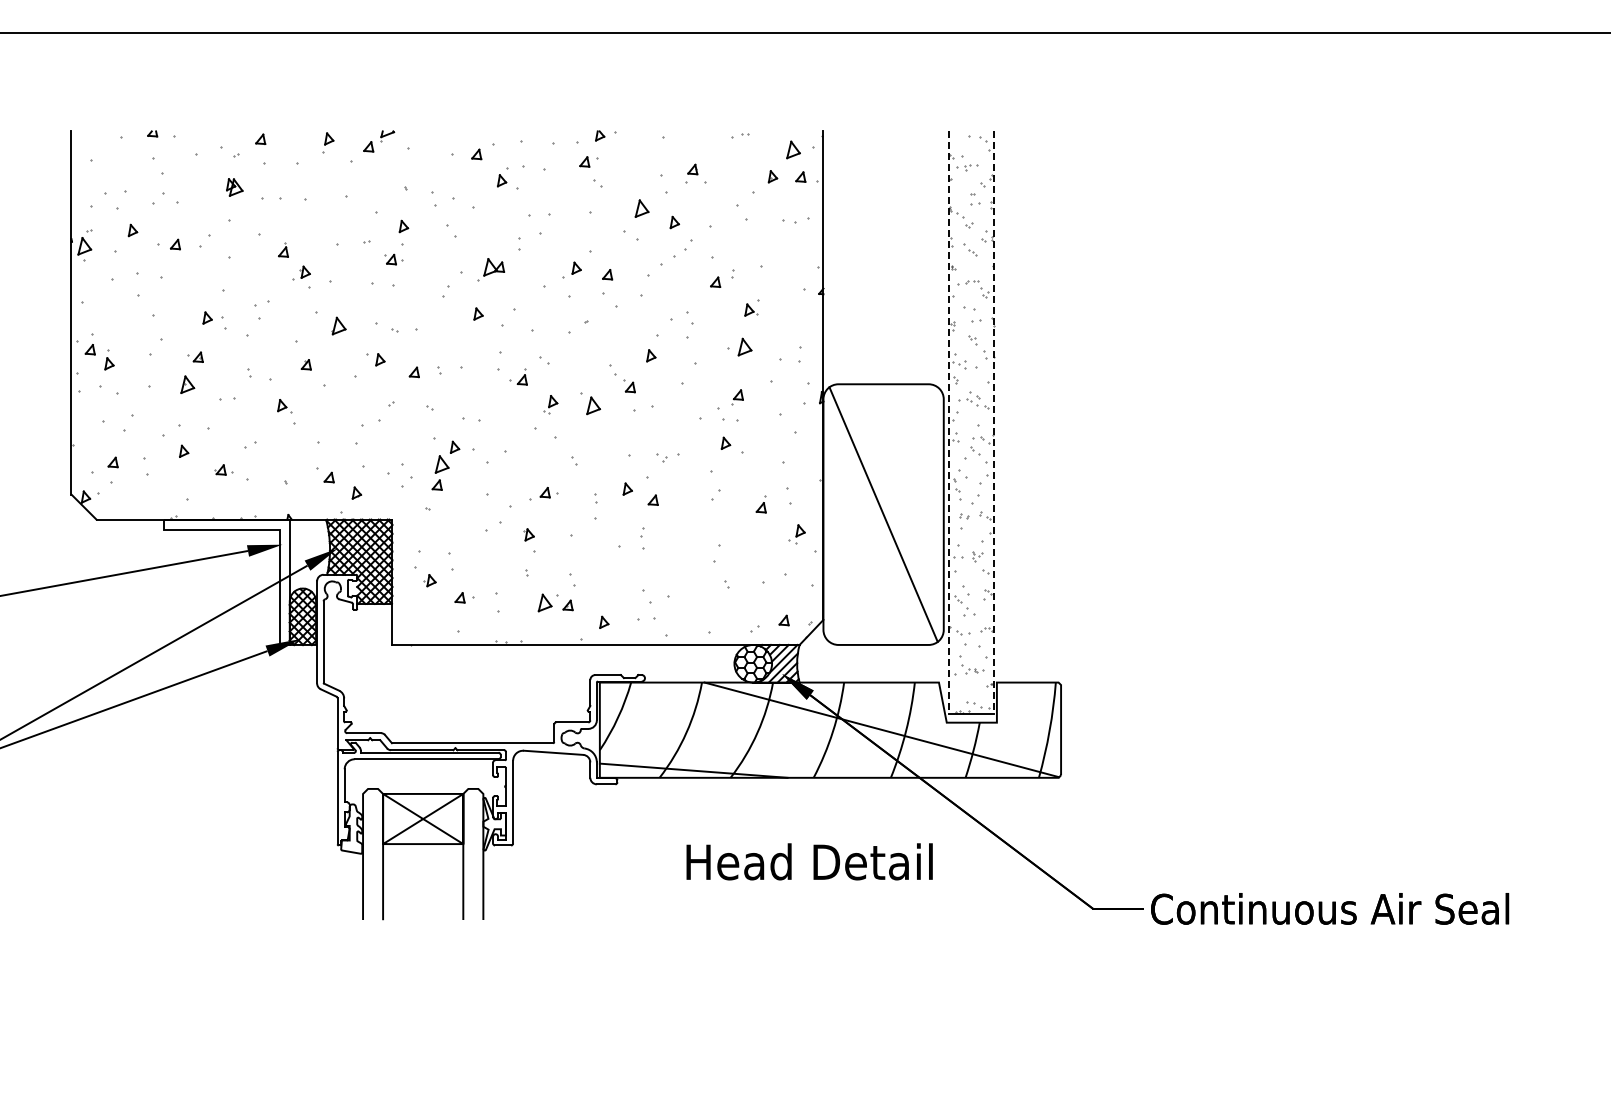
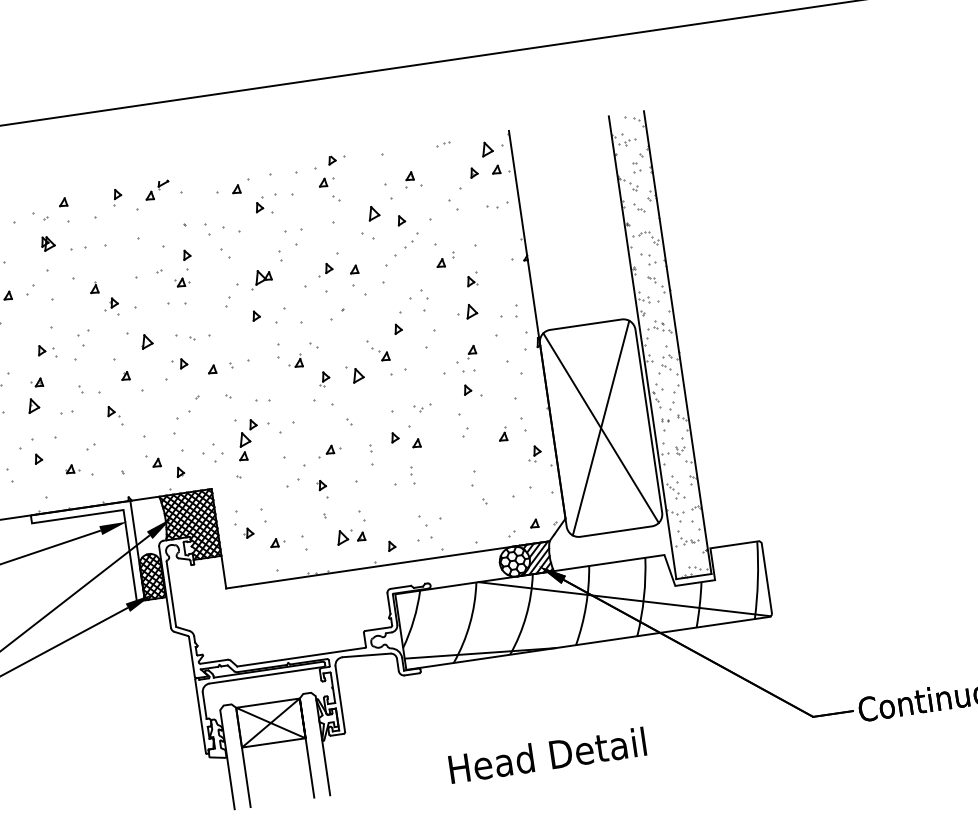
line: (949, 422) -> (642, 347), dashed -> solid
line: (993, 422) -> (677, 342), dashed -> solid
line: (883, 514) -> (600, 428), added
text: (809, 861) -> (547, 755), moved

